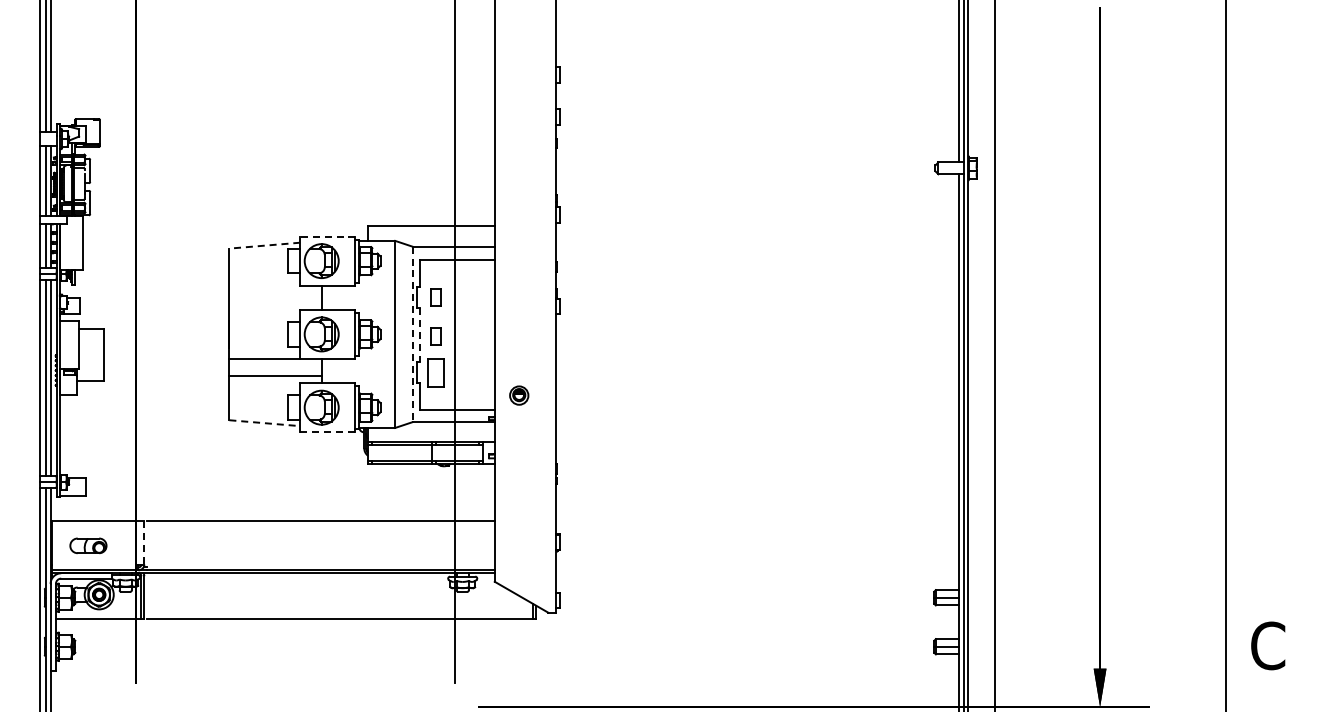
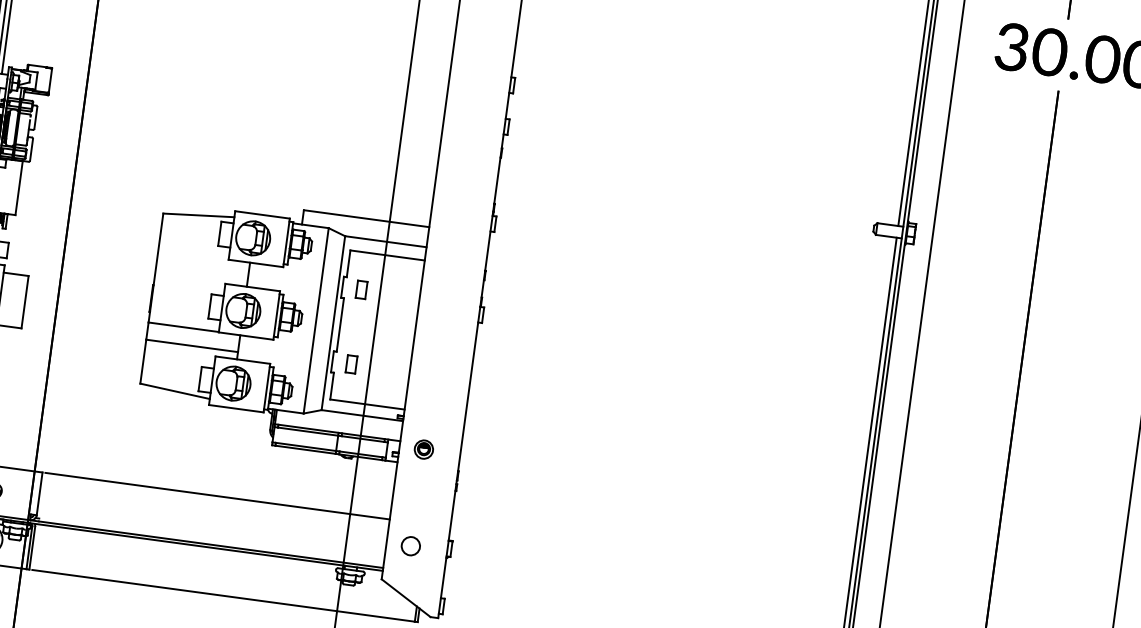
line: (327, 236) -> (262, 214), dashed -> solid
line: (264, 245) -> (198, 215), dashed -> solid
line: (412, 334) -> (333, 323), dashed -> solid
line: (419, 335) -> (340, 325), dashed -> solid
part: (435, 336) -> (355, 328), removed
part: (435, 372) -> (351, 363), size x0.62
part: (519, 395) -> (424, 449), moved
line: (264, 423) -> (174, 391), dashed -> solid
line: (327, 432) -> (235, 408), dashed -> solid
line: (144, 542) -> (39, 493), dashed -> solid
circle: (519, 545) -> (411, 546), added

